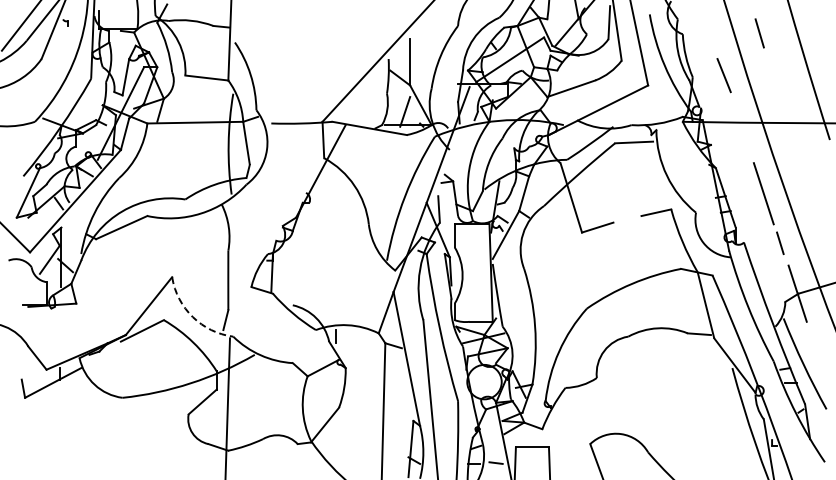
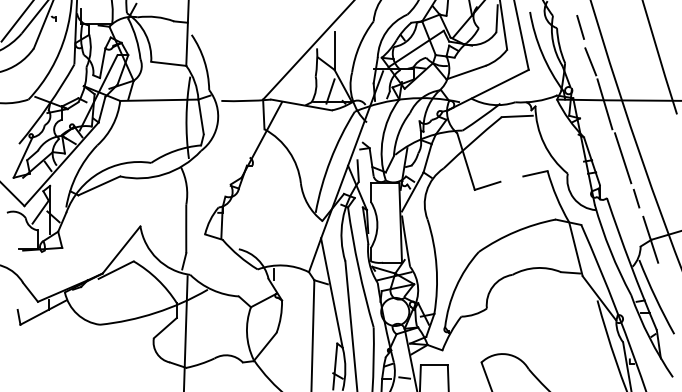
line: (759, 33) -> (580, 27), moved
line: (741, 127) -> (604, 104), added
arc: (192, 317) -> (157, 259), dashed -> solid

